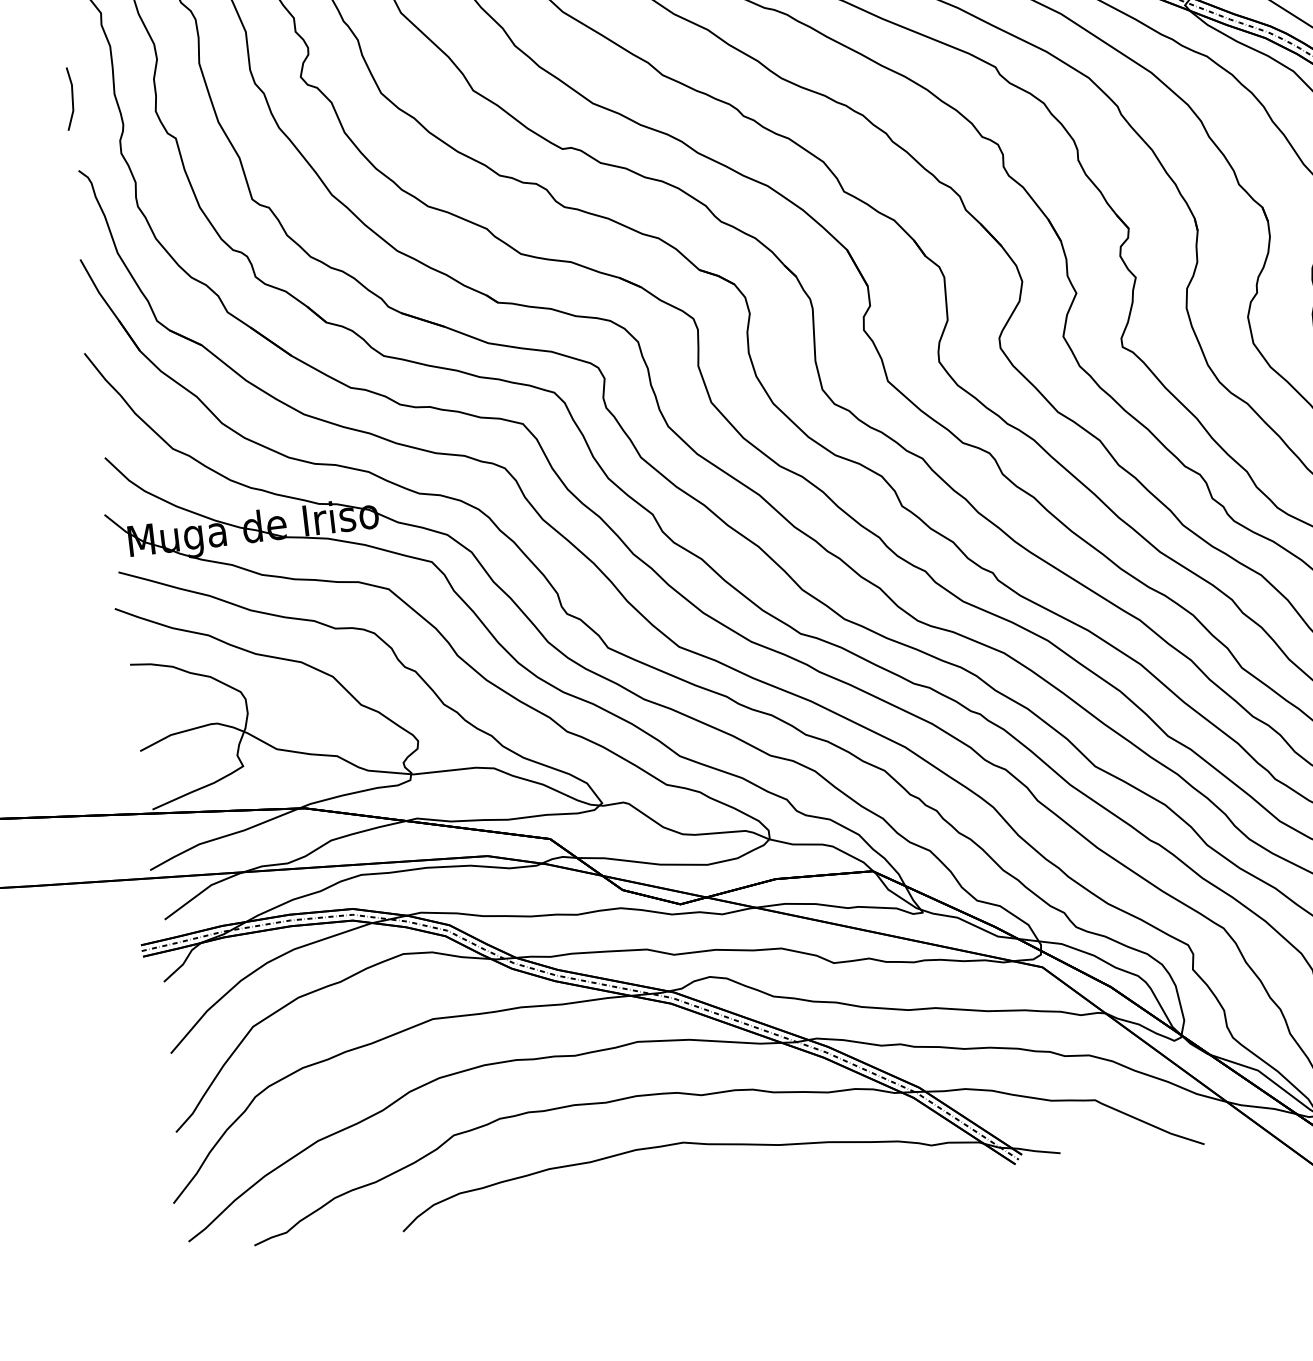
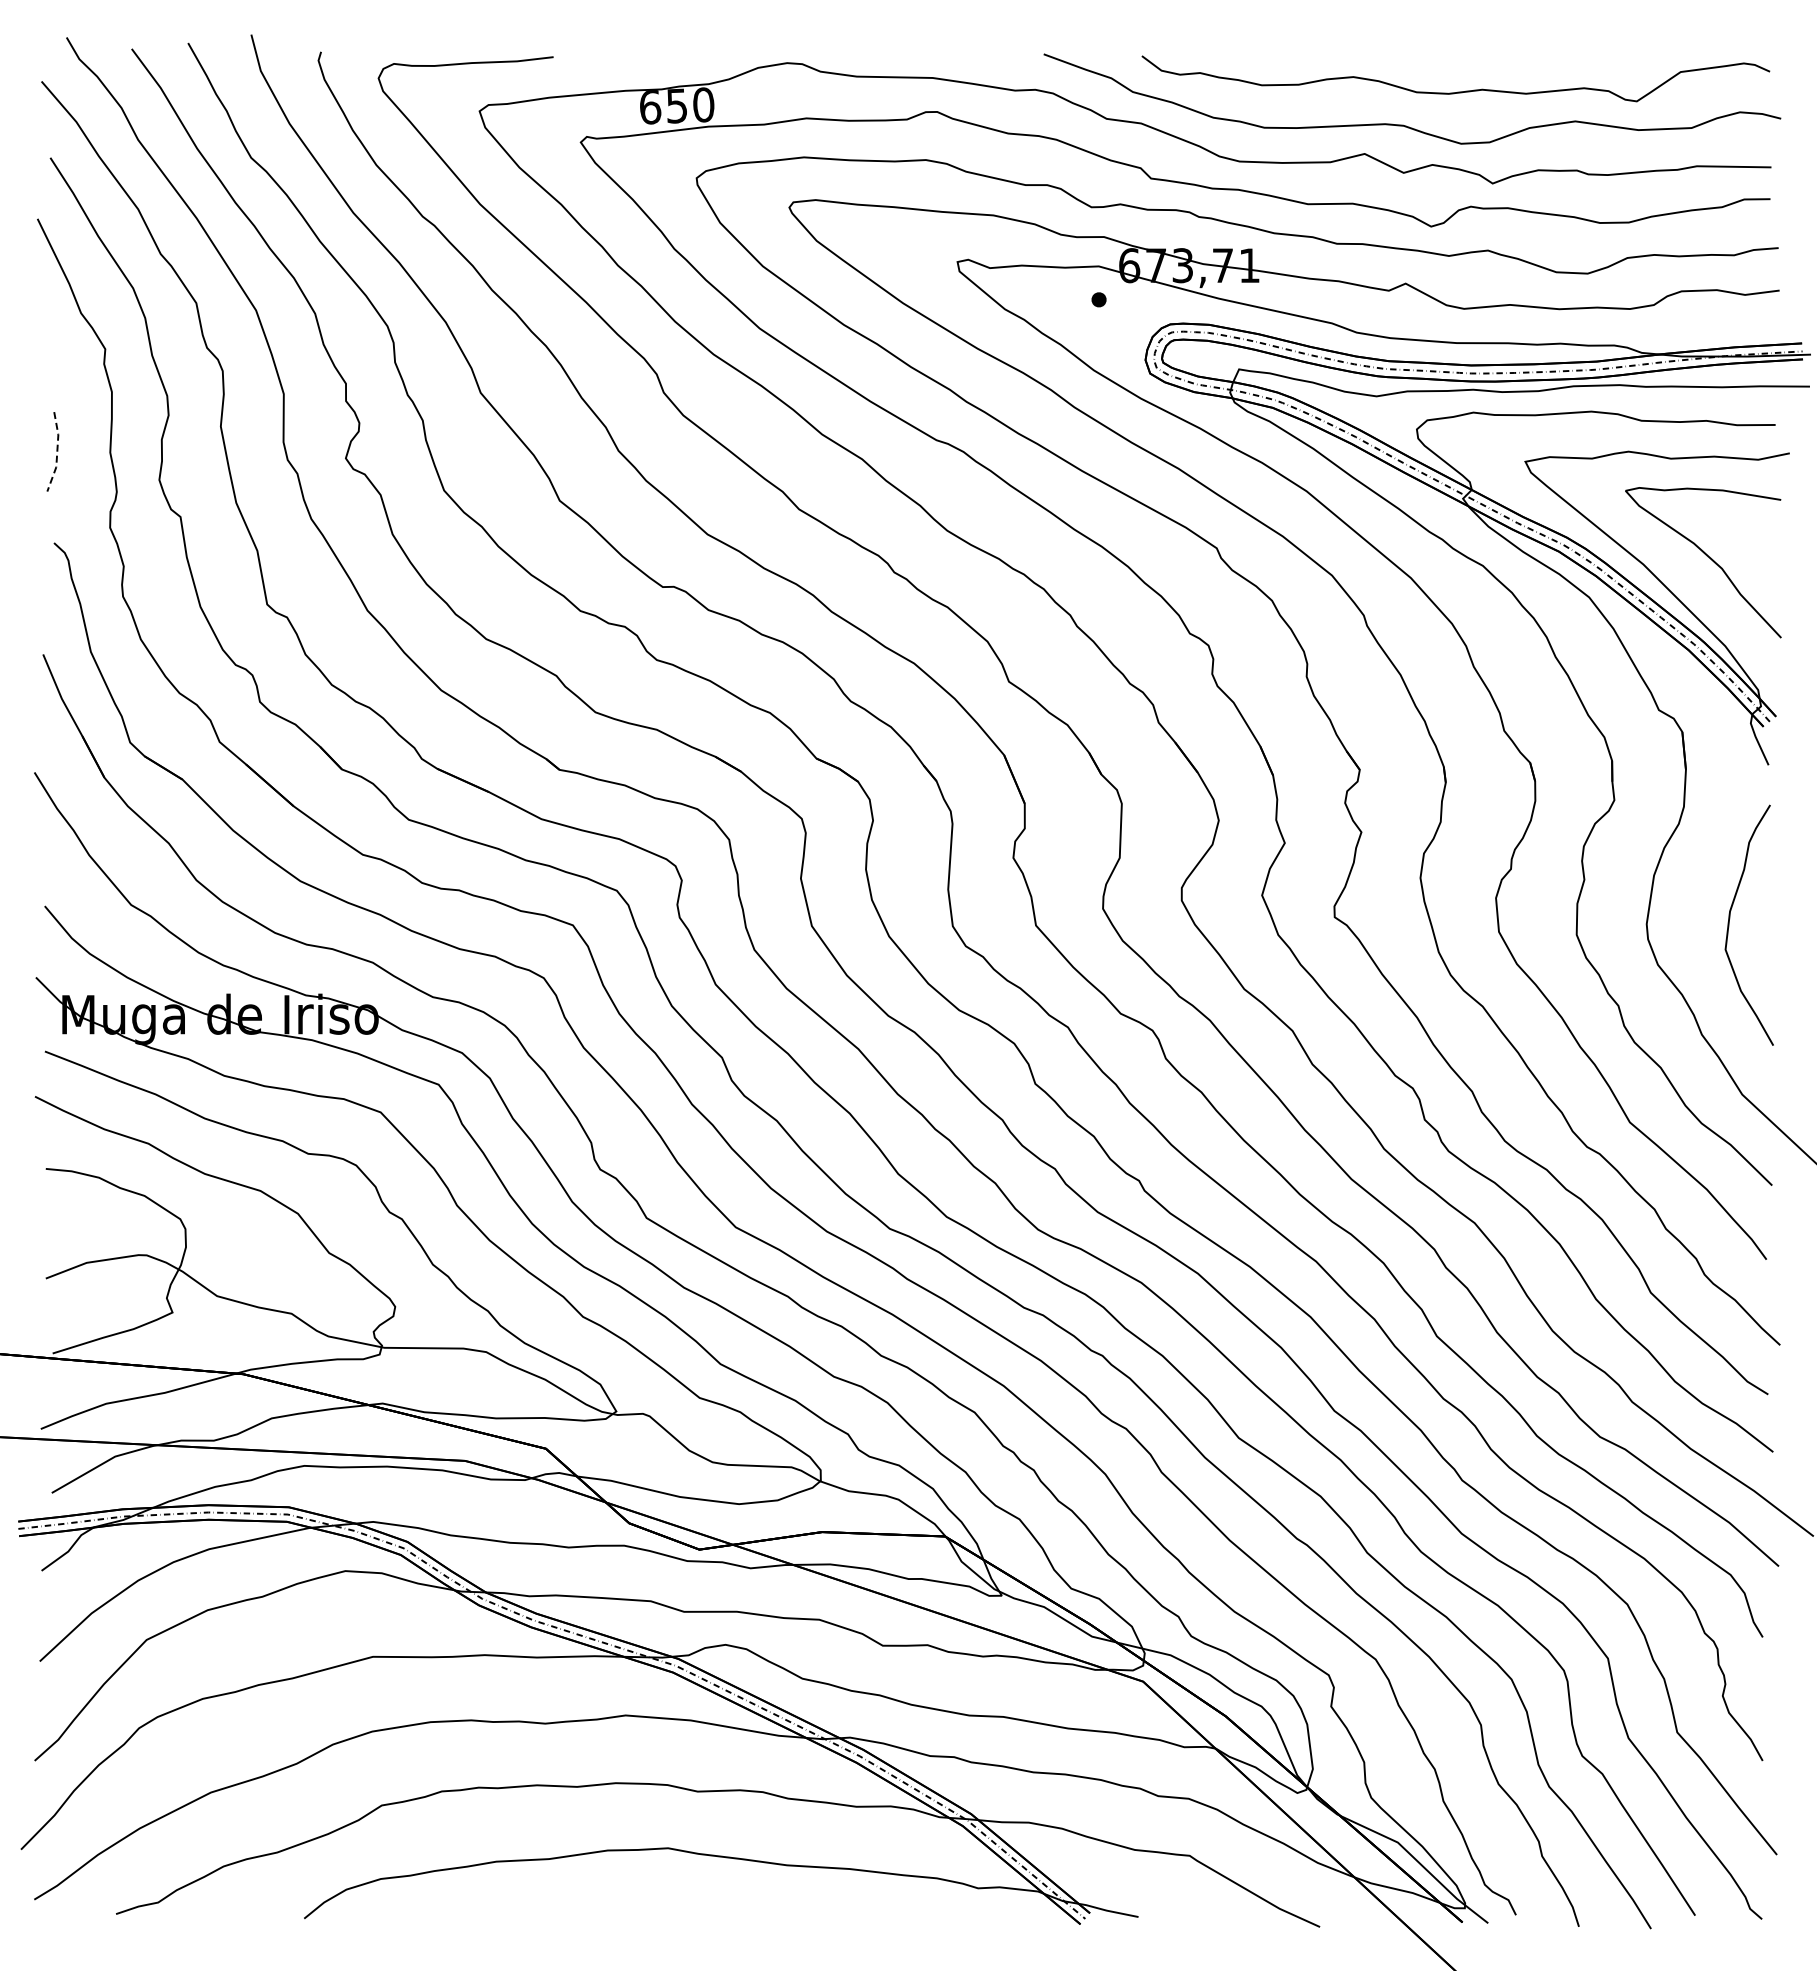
line: (72, 99) -> (57, 452), solid -> dashed

